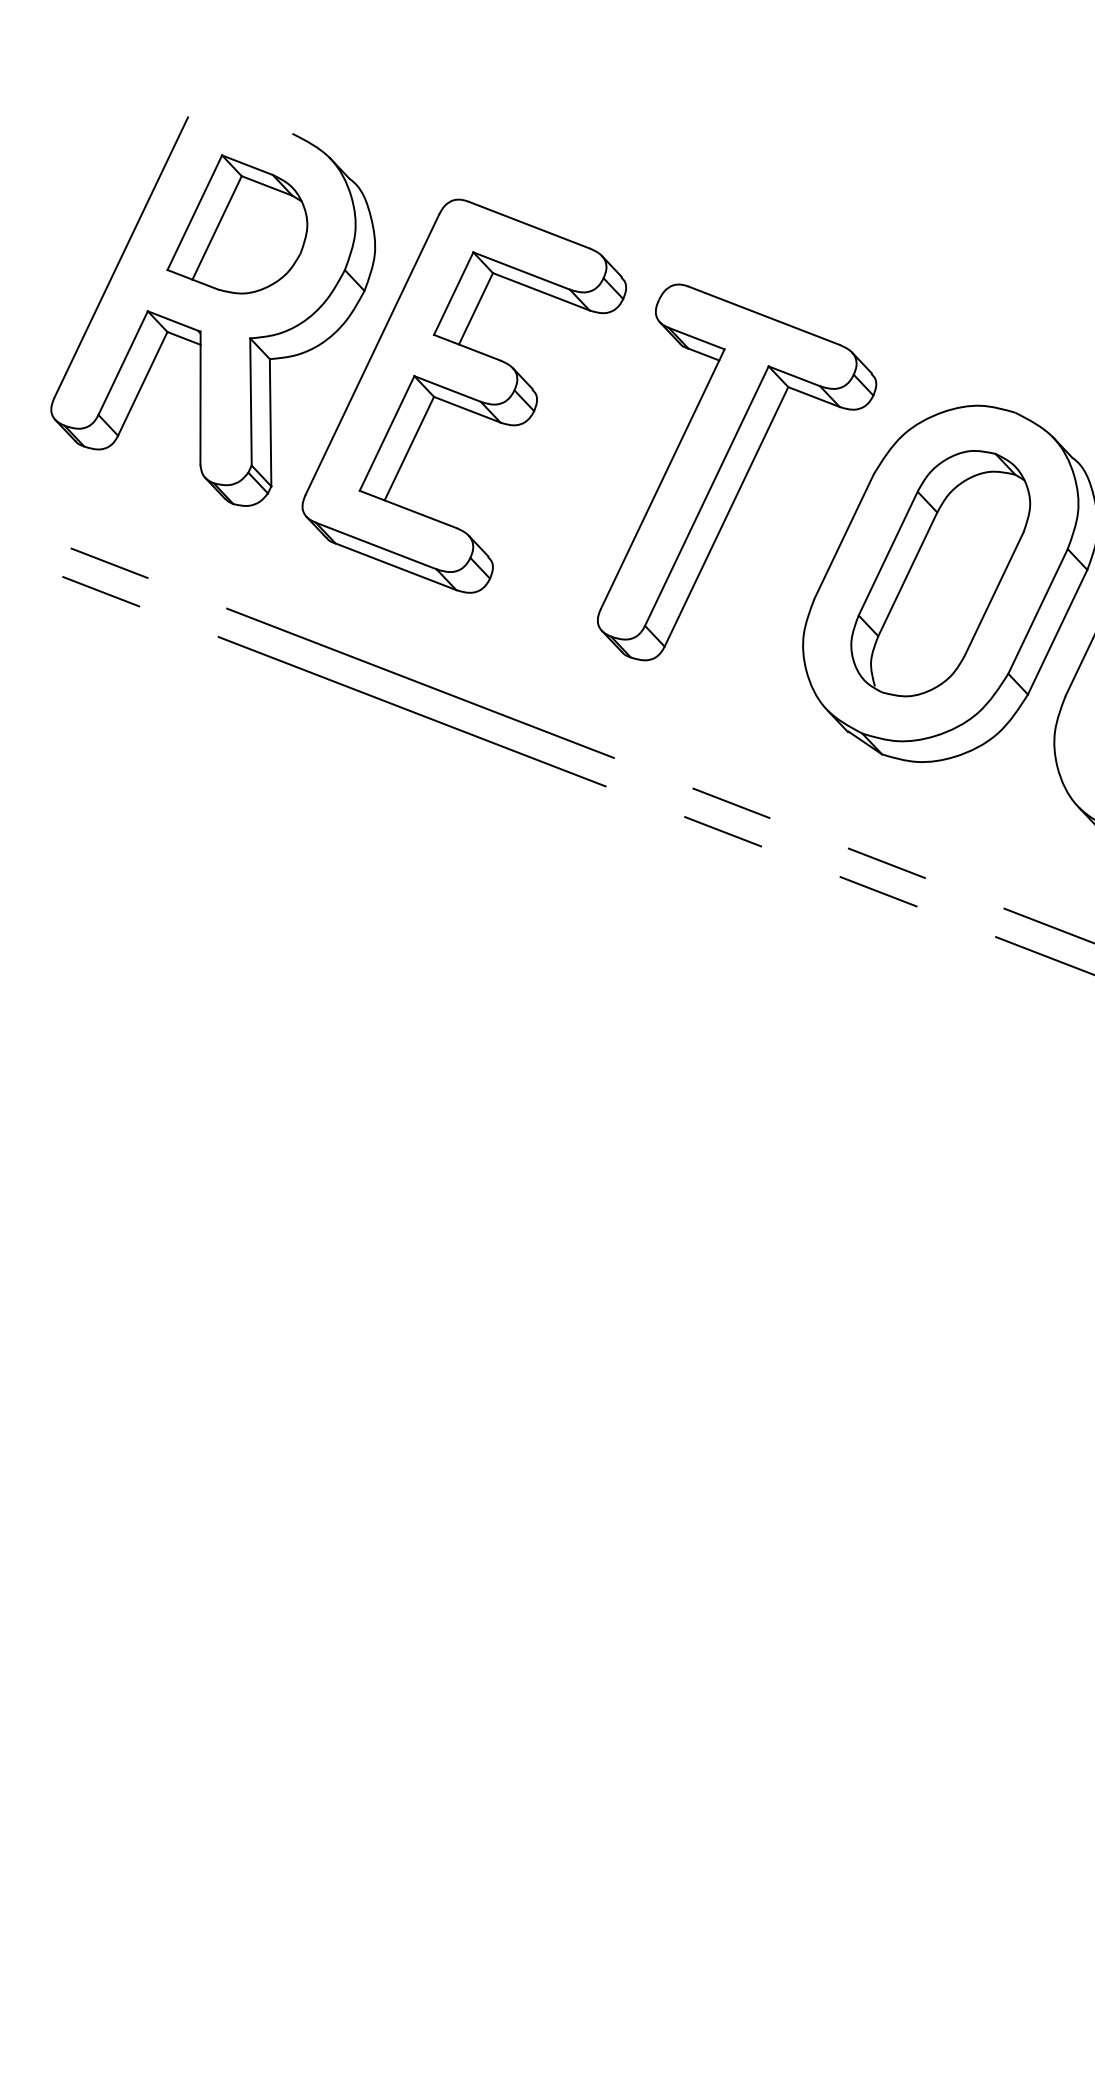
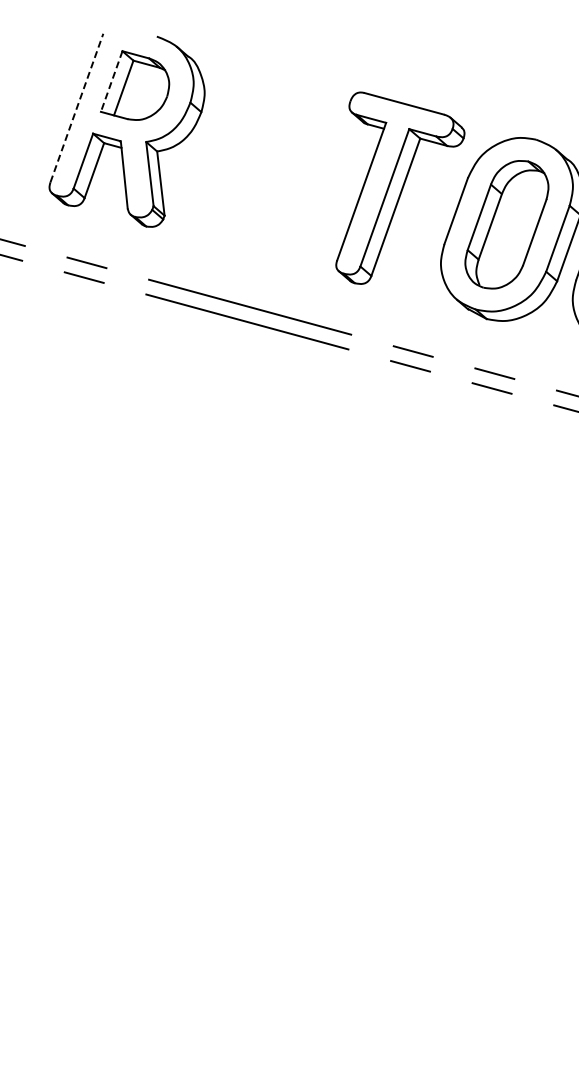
line: (194, 214) -> (111, 82), solid -> dashed
line: (120, 258) -> (76, 108), solid -> dashed
part: (464, 395) -> (257, 159), removed

